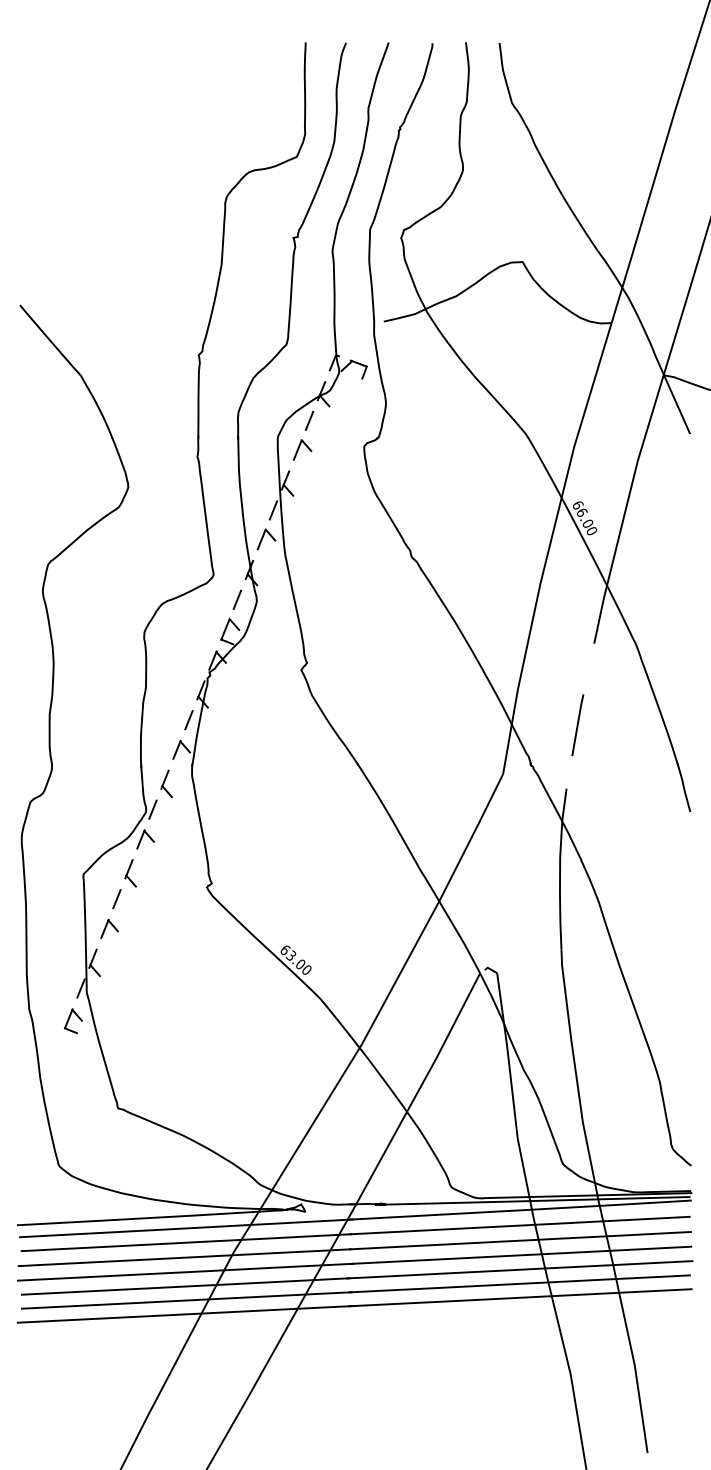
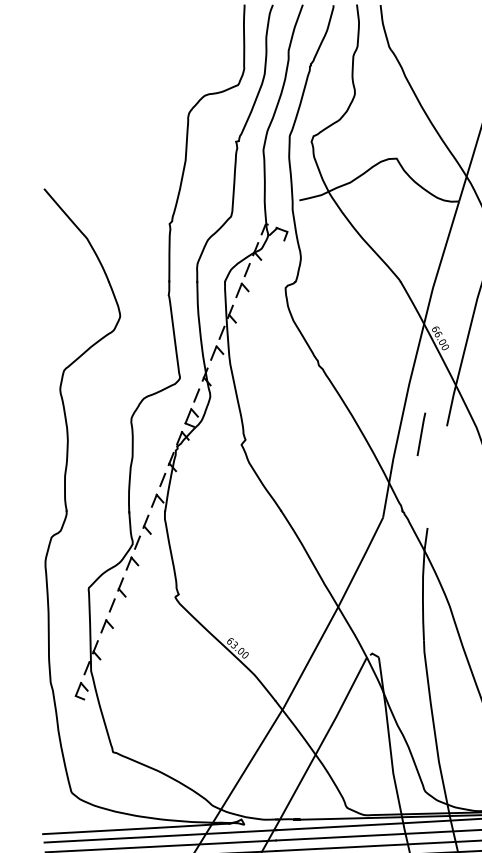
line: (577, 725) -> (421, 434), moved

